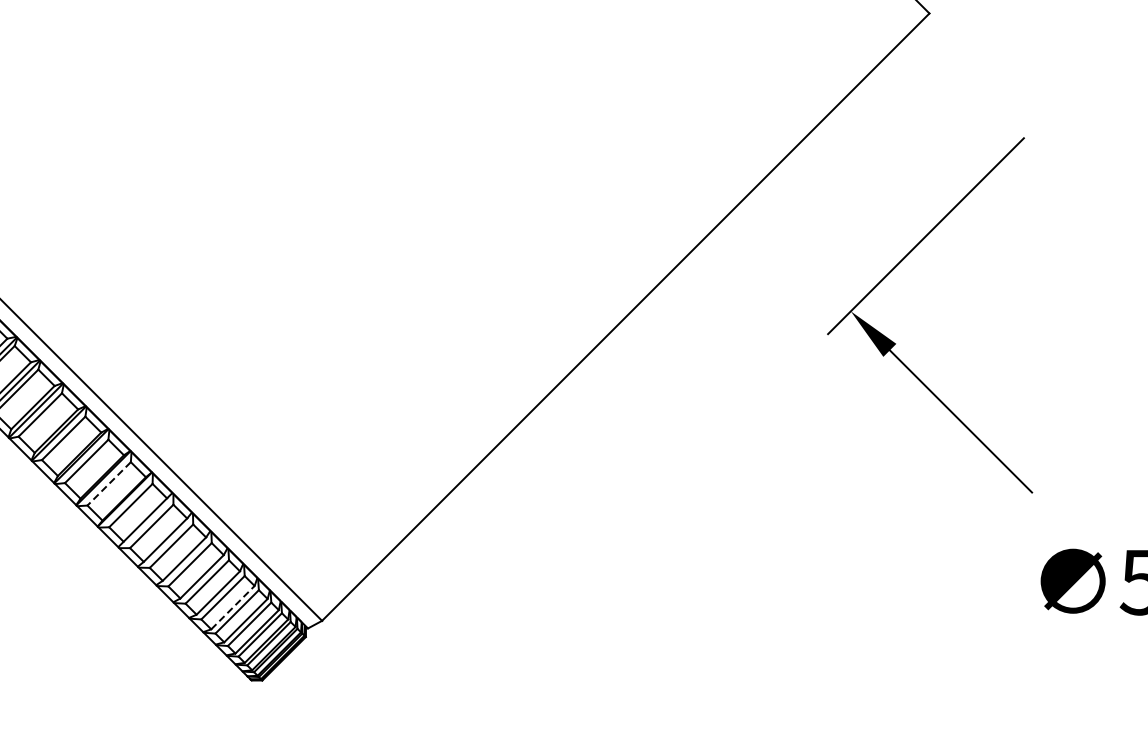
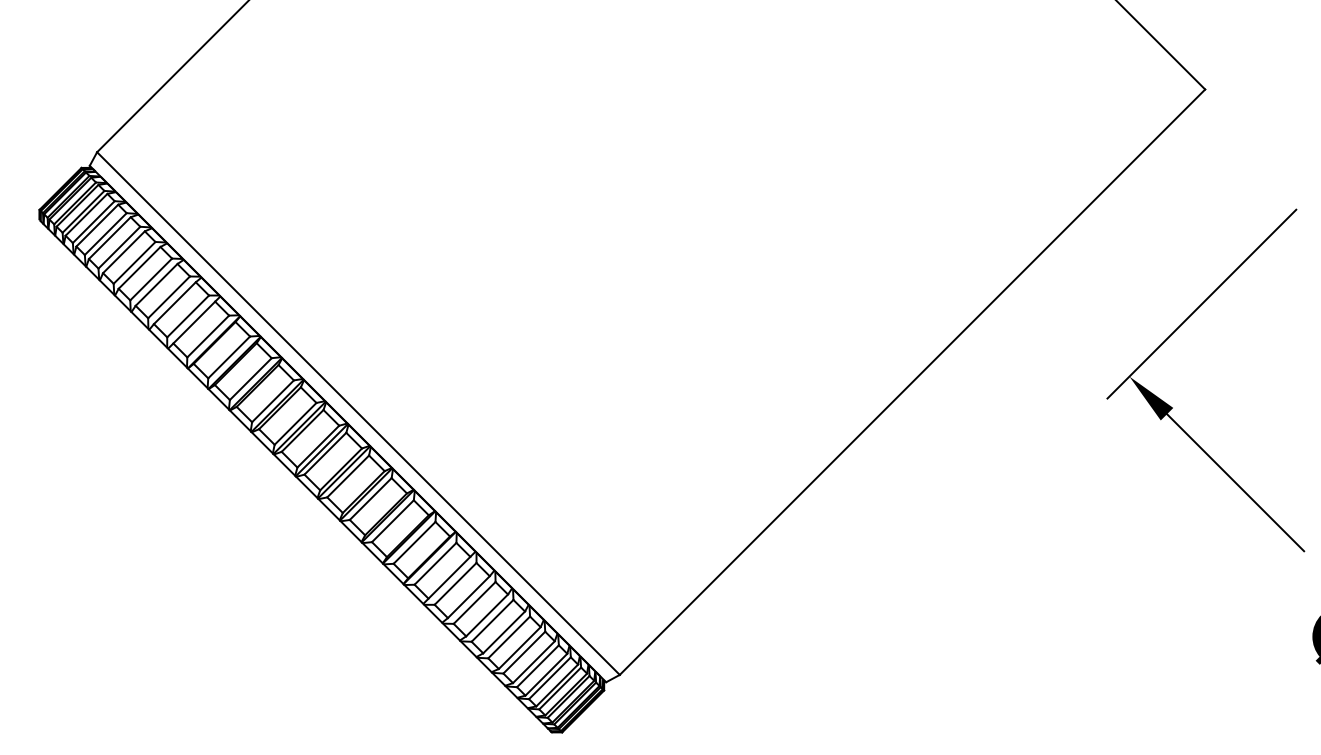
line: (109, 483) -> (414, 542), dashed -> solid
line: (232, 607) -> (533, 662), dashed -> solid

